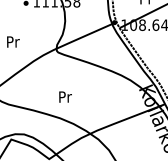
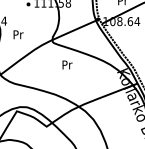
text: (65, 96) -> (67, 64), moved

